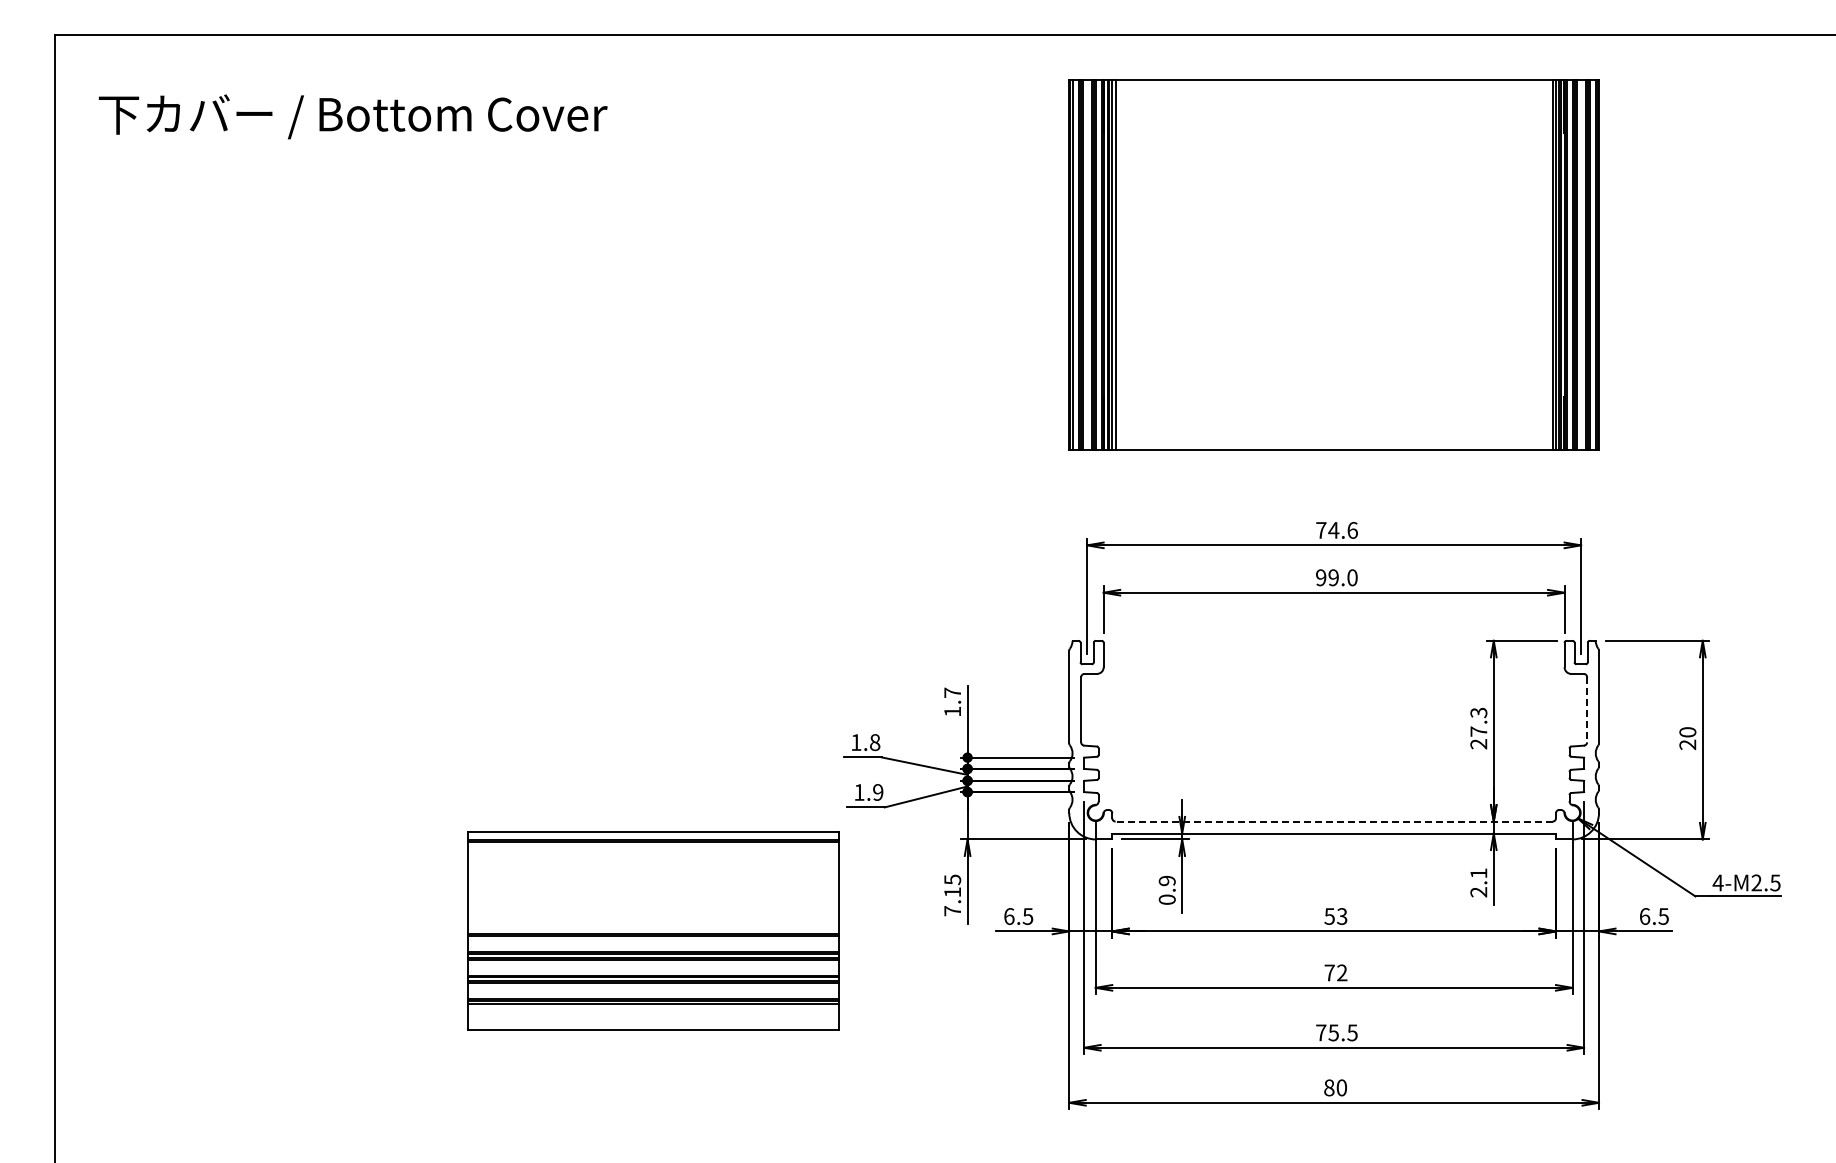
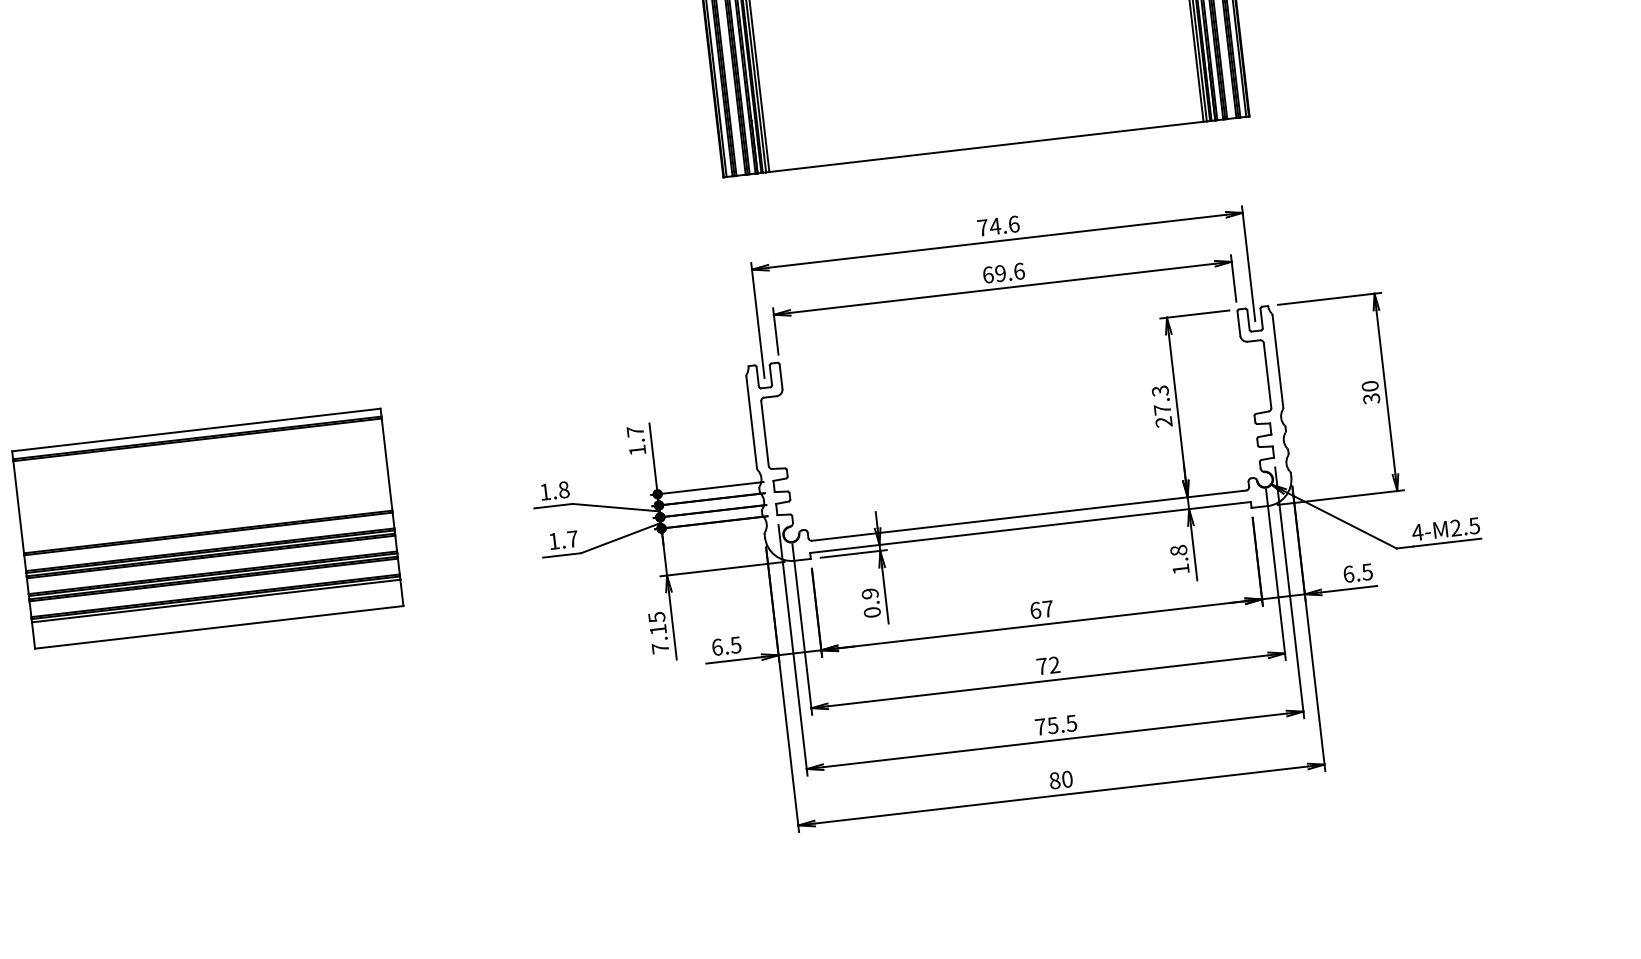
text: (1336, 577) -> (1003, 272), 99.0 -> 69.6
line: (1587, 709) -> (1267, 375), dashed -> solid
text: (1688, 744) -> (1372, 398), 20 -> 30
text: (878, 792) -> (573, 539), 1.9 -> 1.7
line: (1334, 821) -> (1029, 515), dashed -> solid
text: (1478, 882) -> (1179, 559), 2.1 -> 1.8
text: (1335, 916) -> (1041, 609), 53 -> 67
part: (653, 930) -> (207, 528), moved

